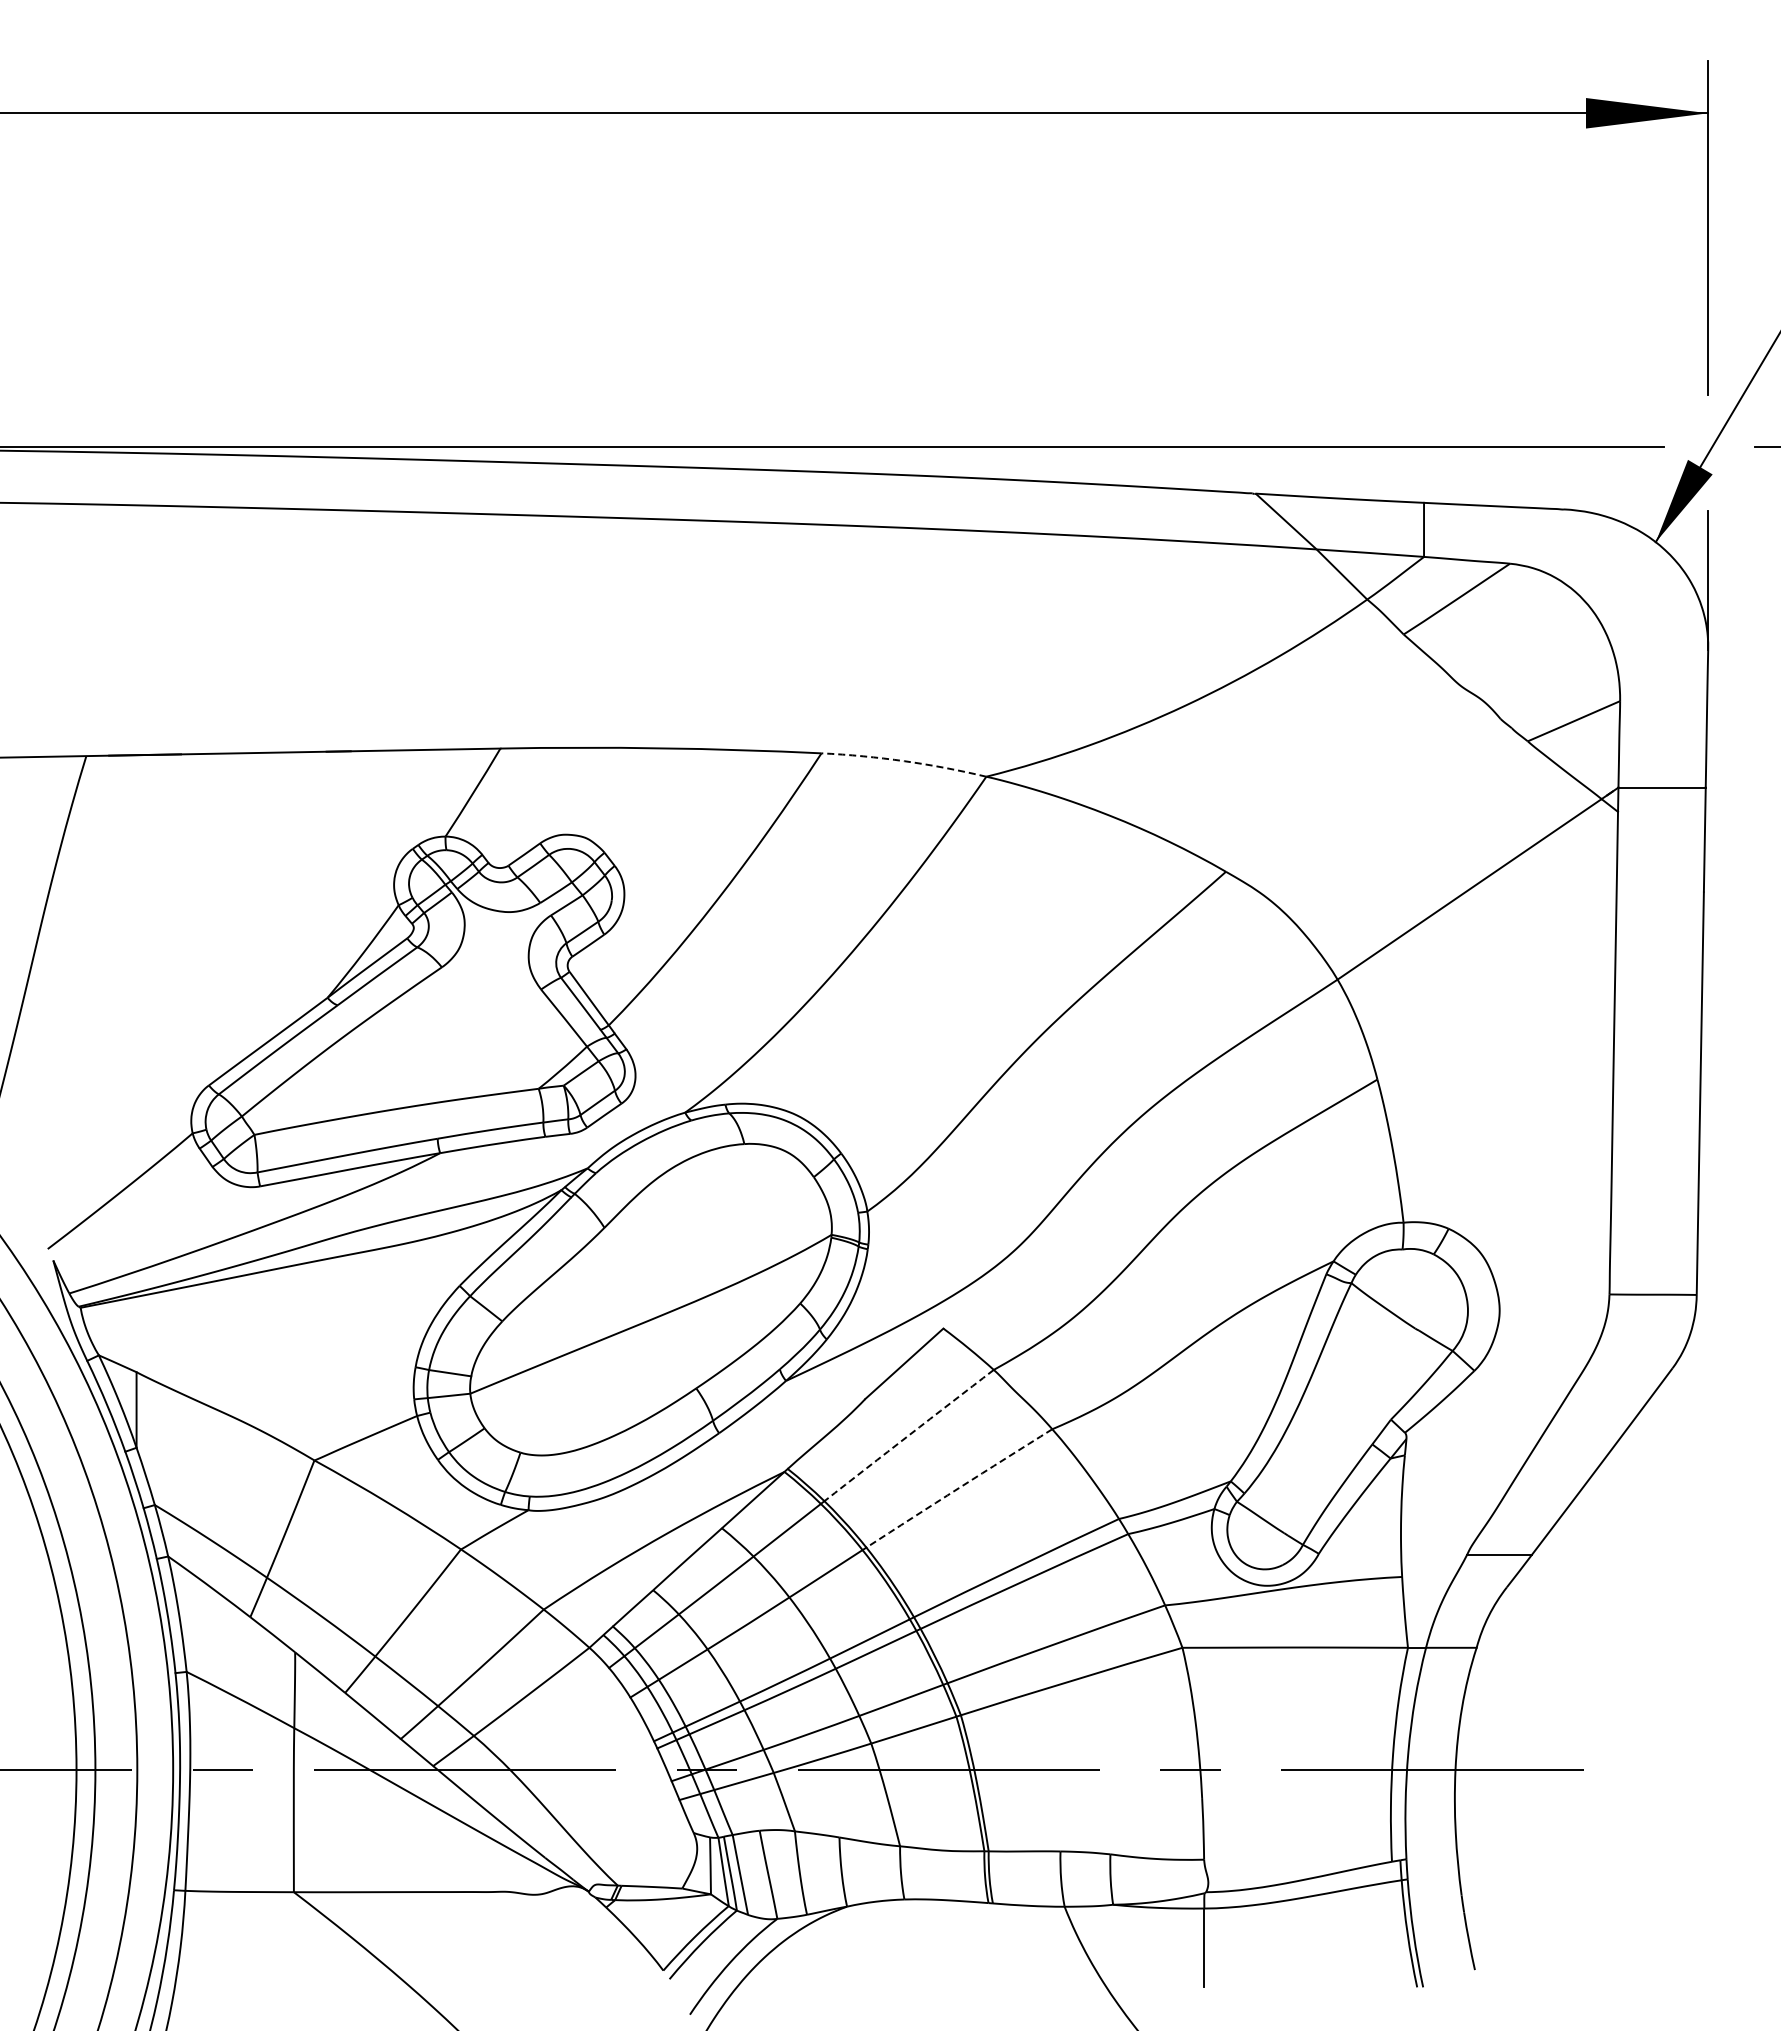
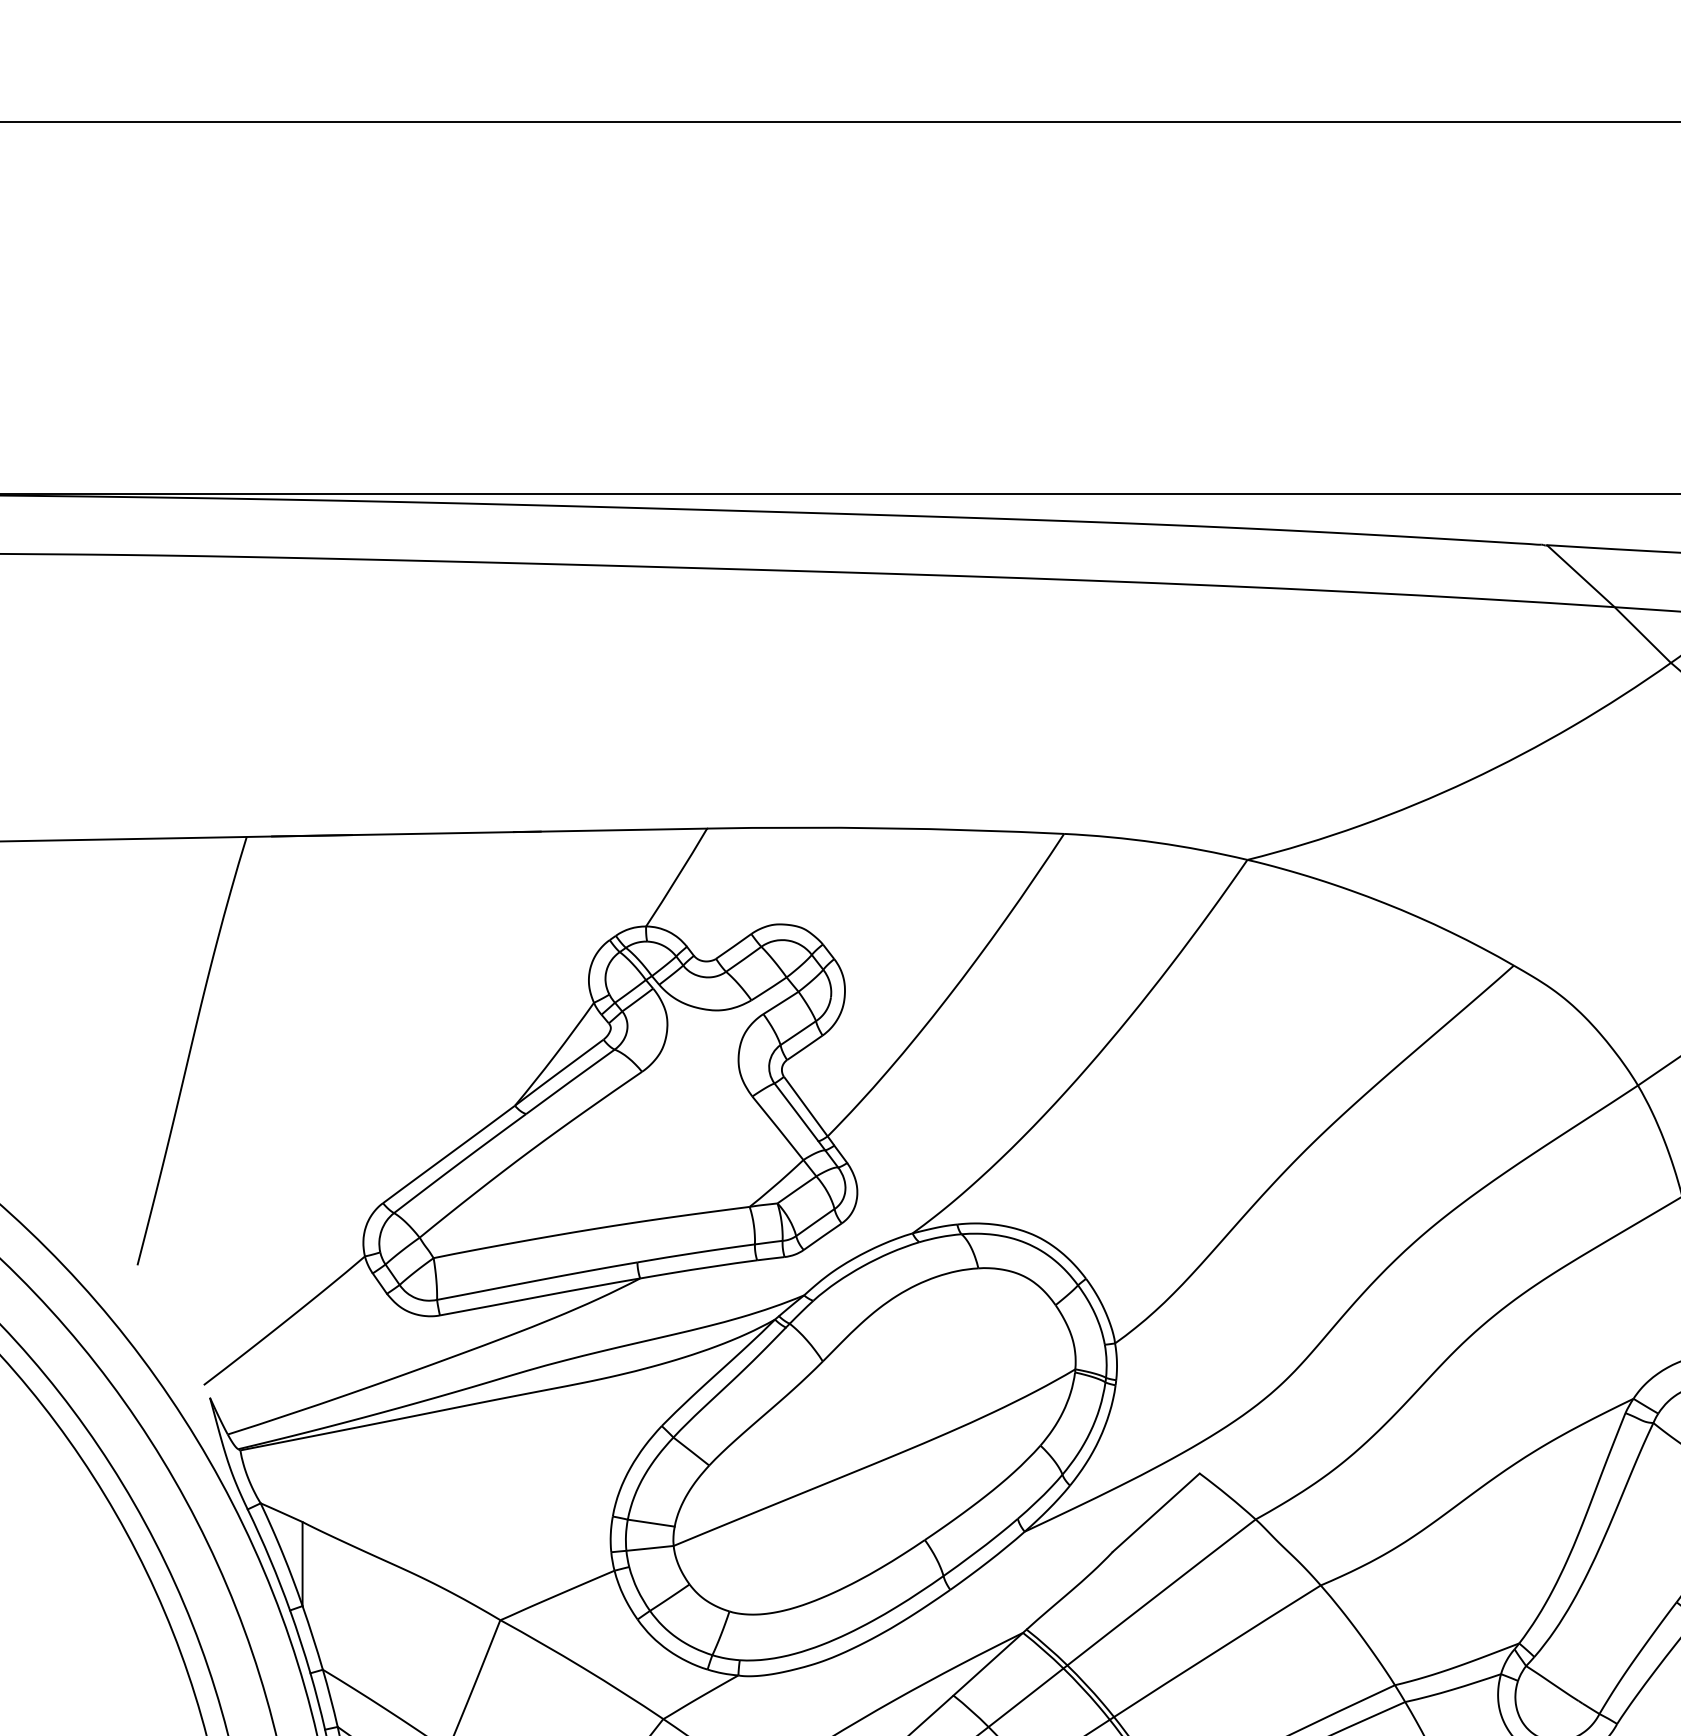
arc: (904, 761) -> (1156, 842), dashed -> solid
arc: (908, 1435) -> (1160, 1592), dashed -> solid
arc: (959, 1488) -> (1217, 1651), dashed -> solid

